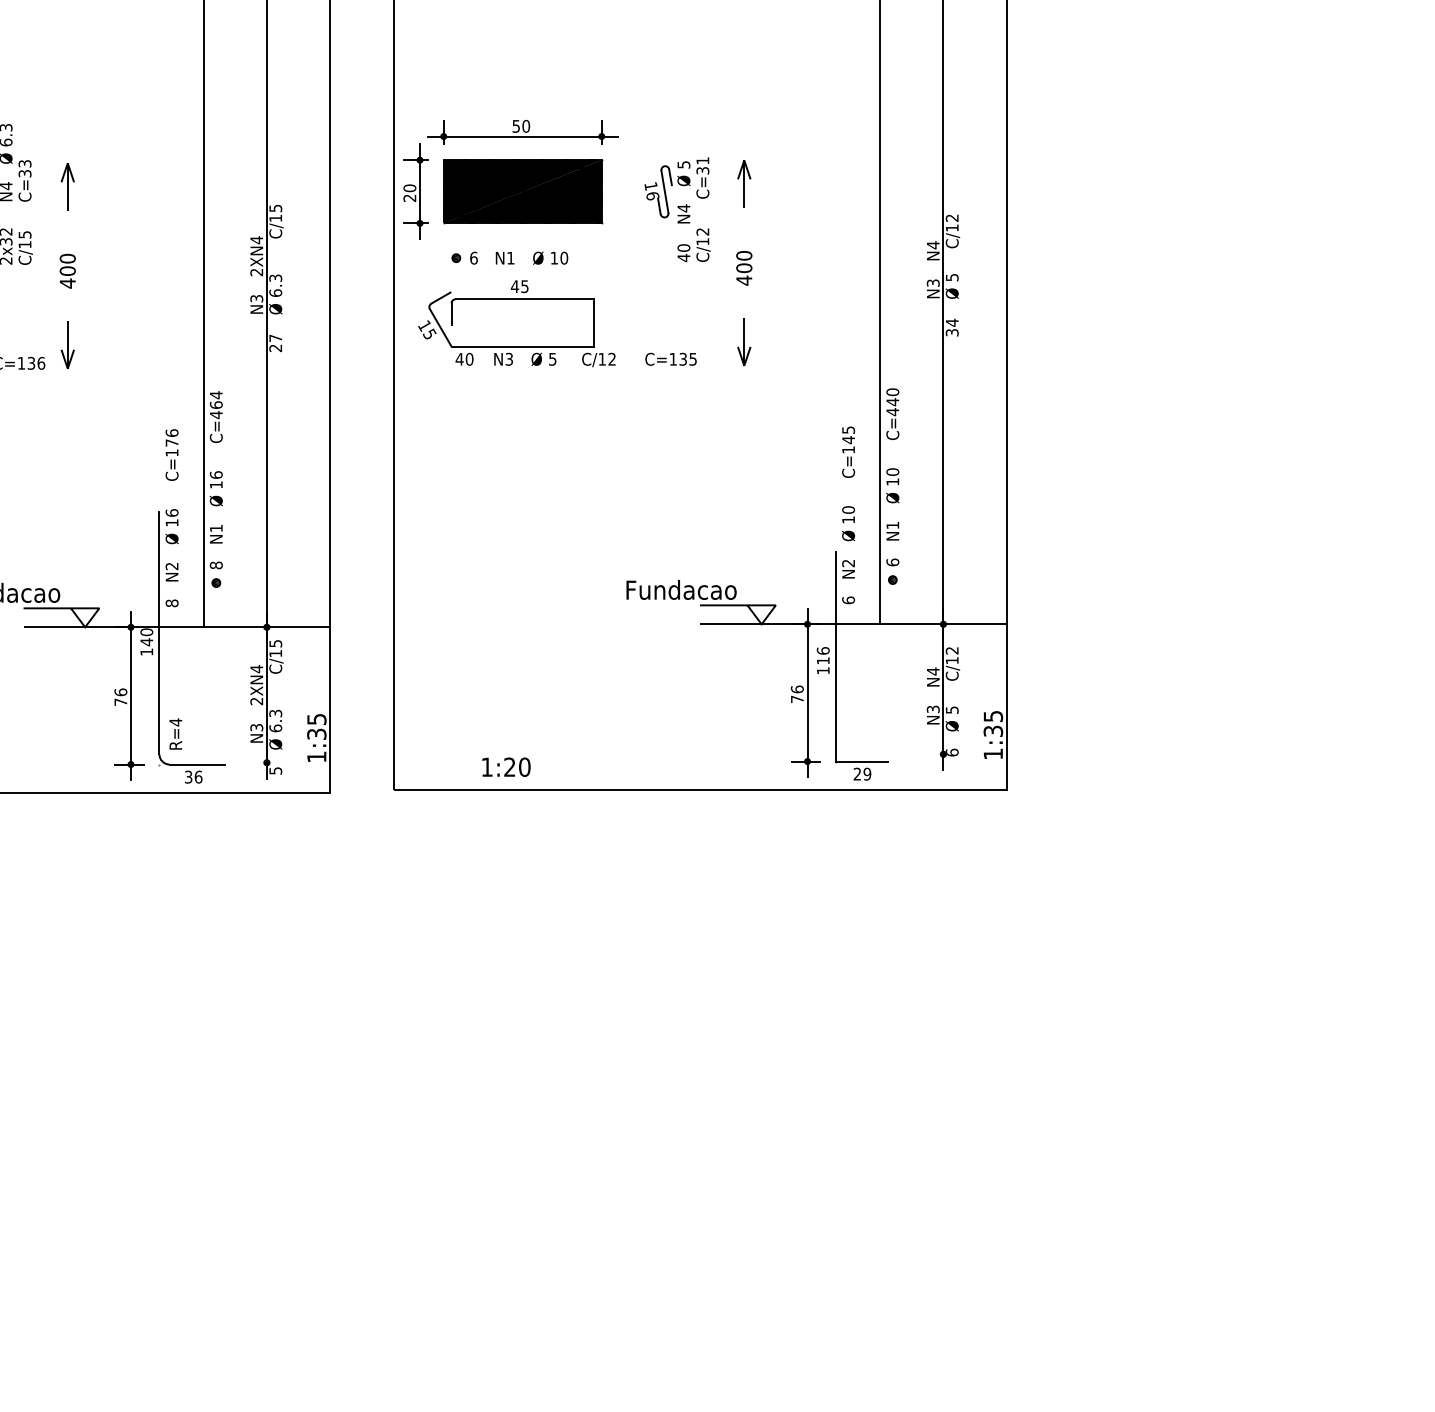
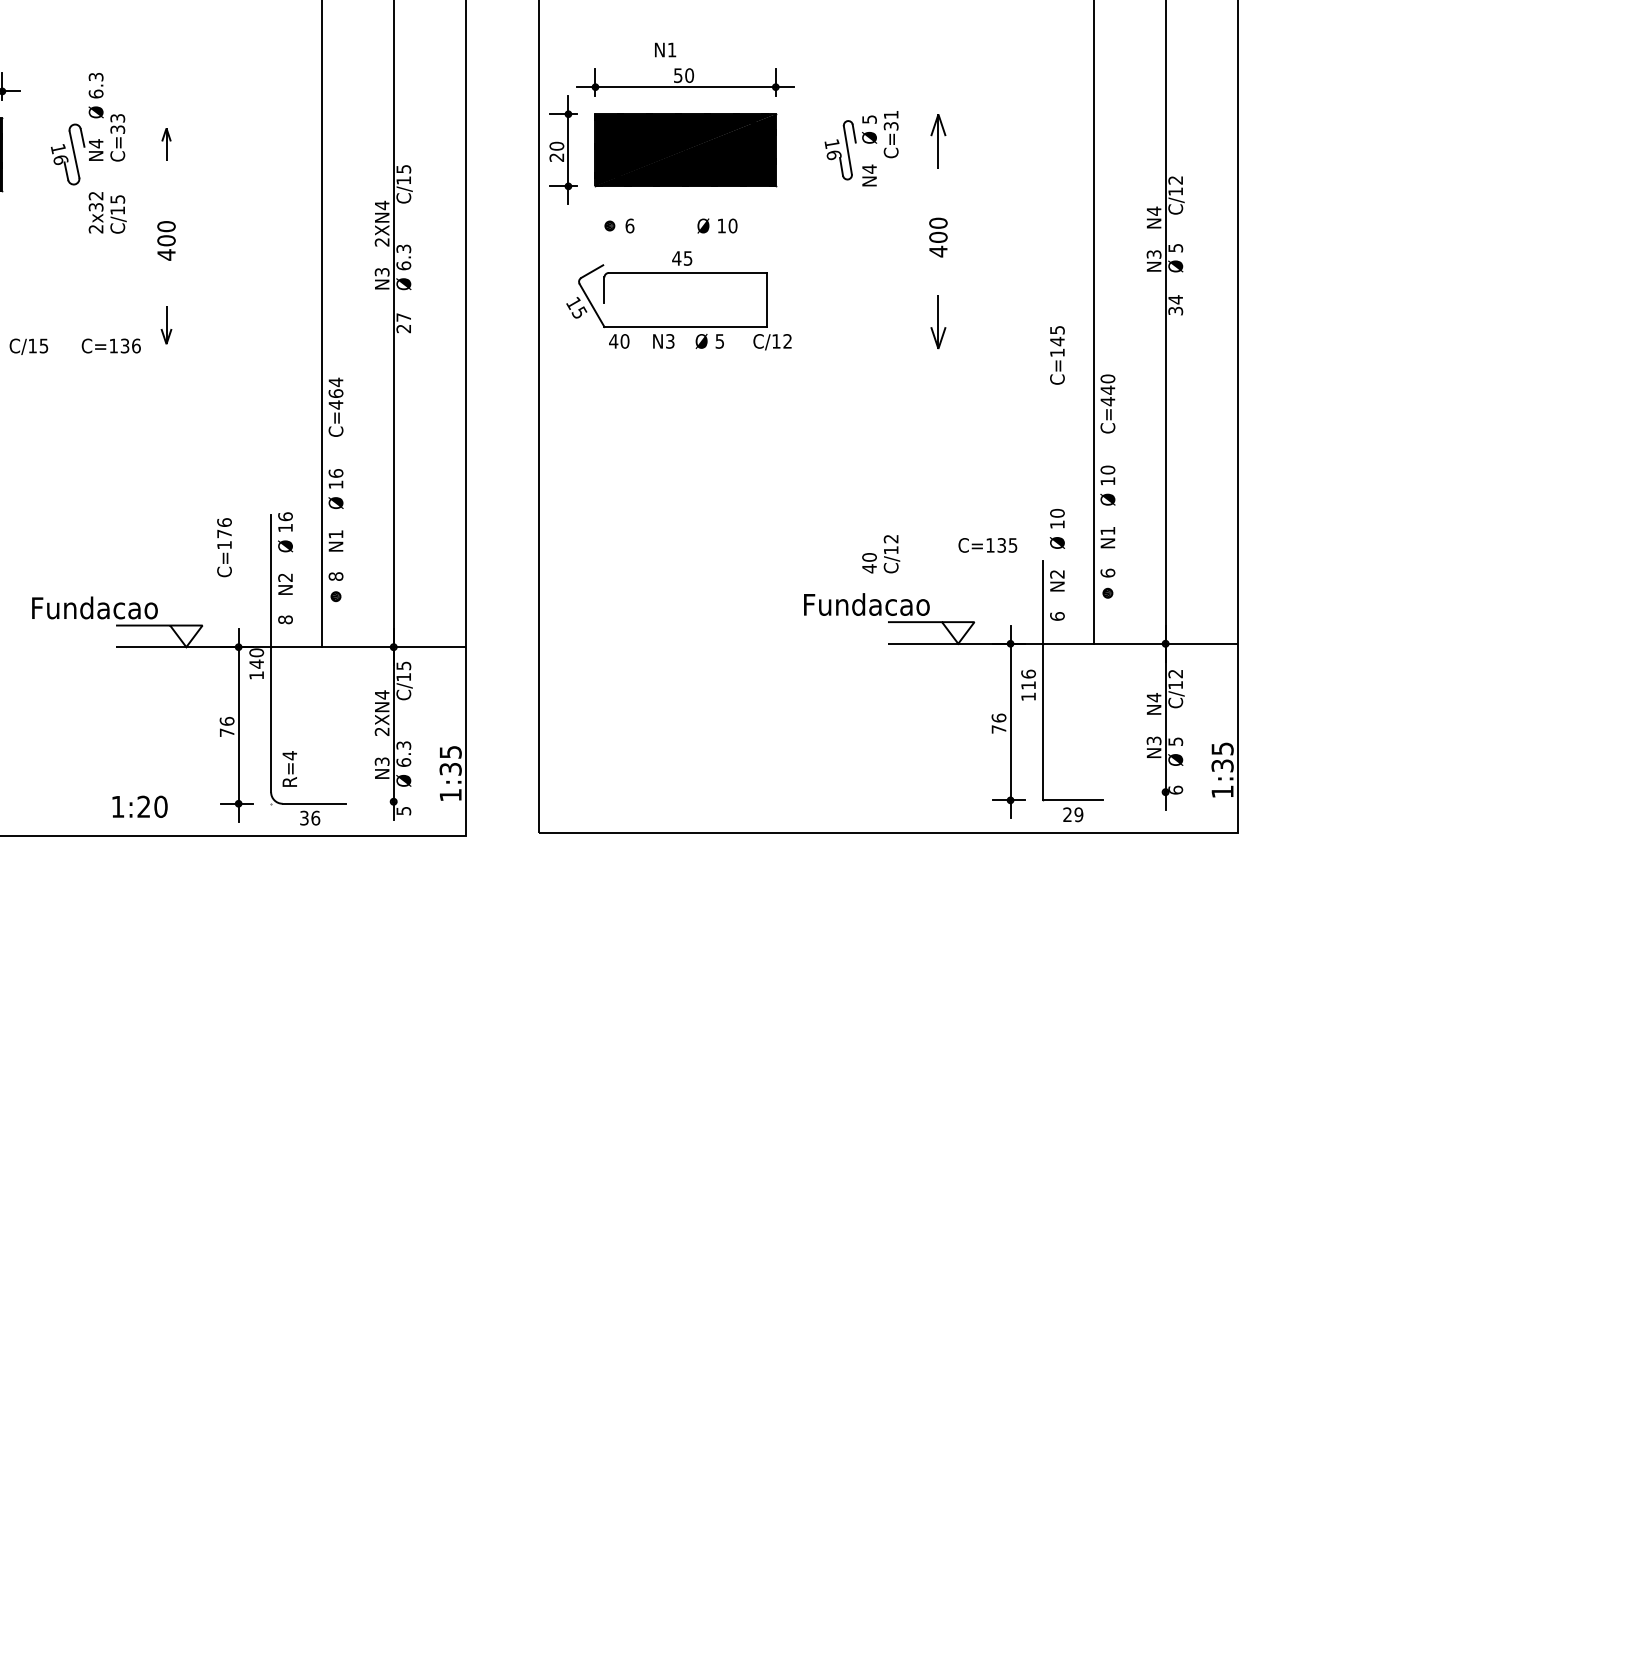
part: (67, 186) -> (166, 144), size x0.6
text: (694, 245) -> (881, 554), moved
text: (505, 257) -> (665, 49), moved
part: (67, 345) -> (166, 325), size x0.7
text: (670, 359) -> (987, 545), moved
text: (848, 452) -> (1057, 355), moved
text: (172, 454) -> (224, 547), moved
text: (505, 766) -> (139, 806), moved

